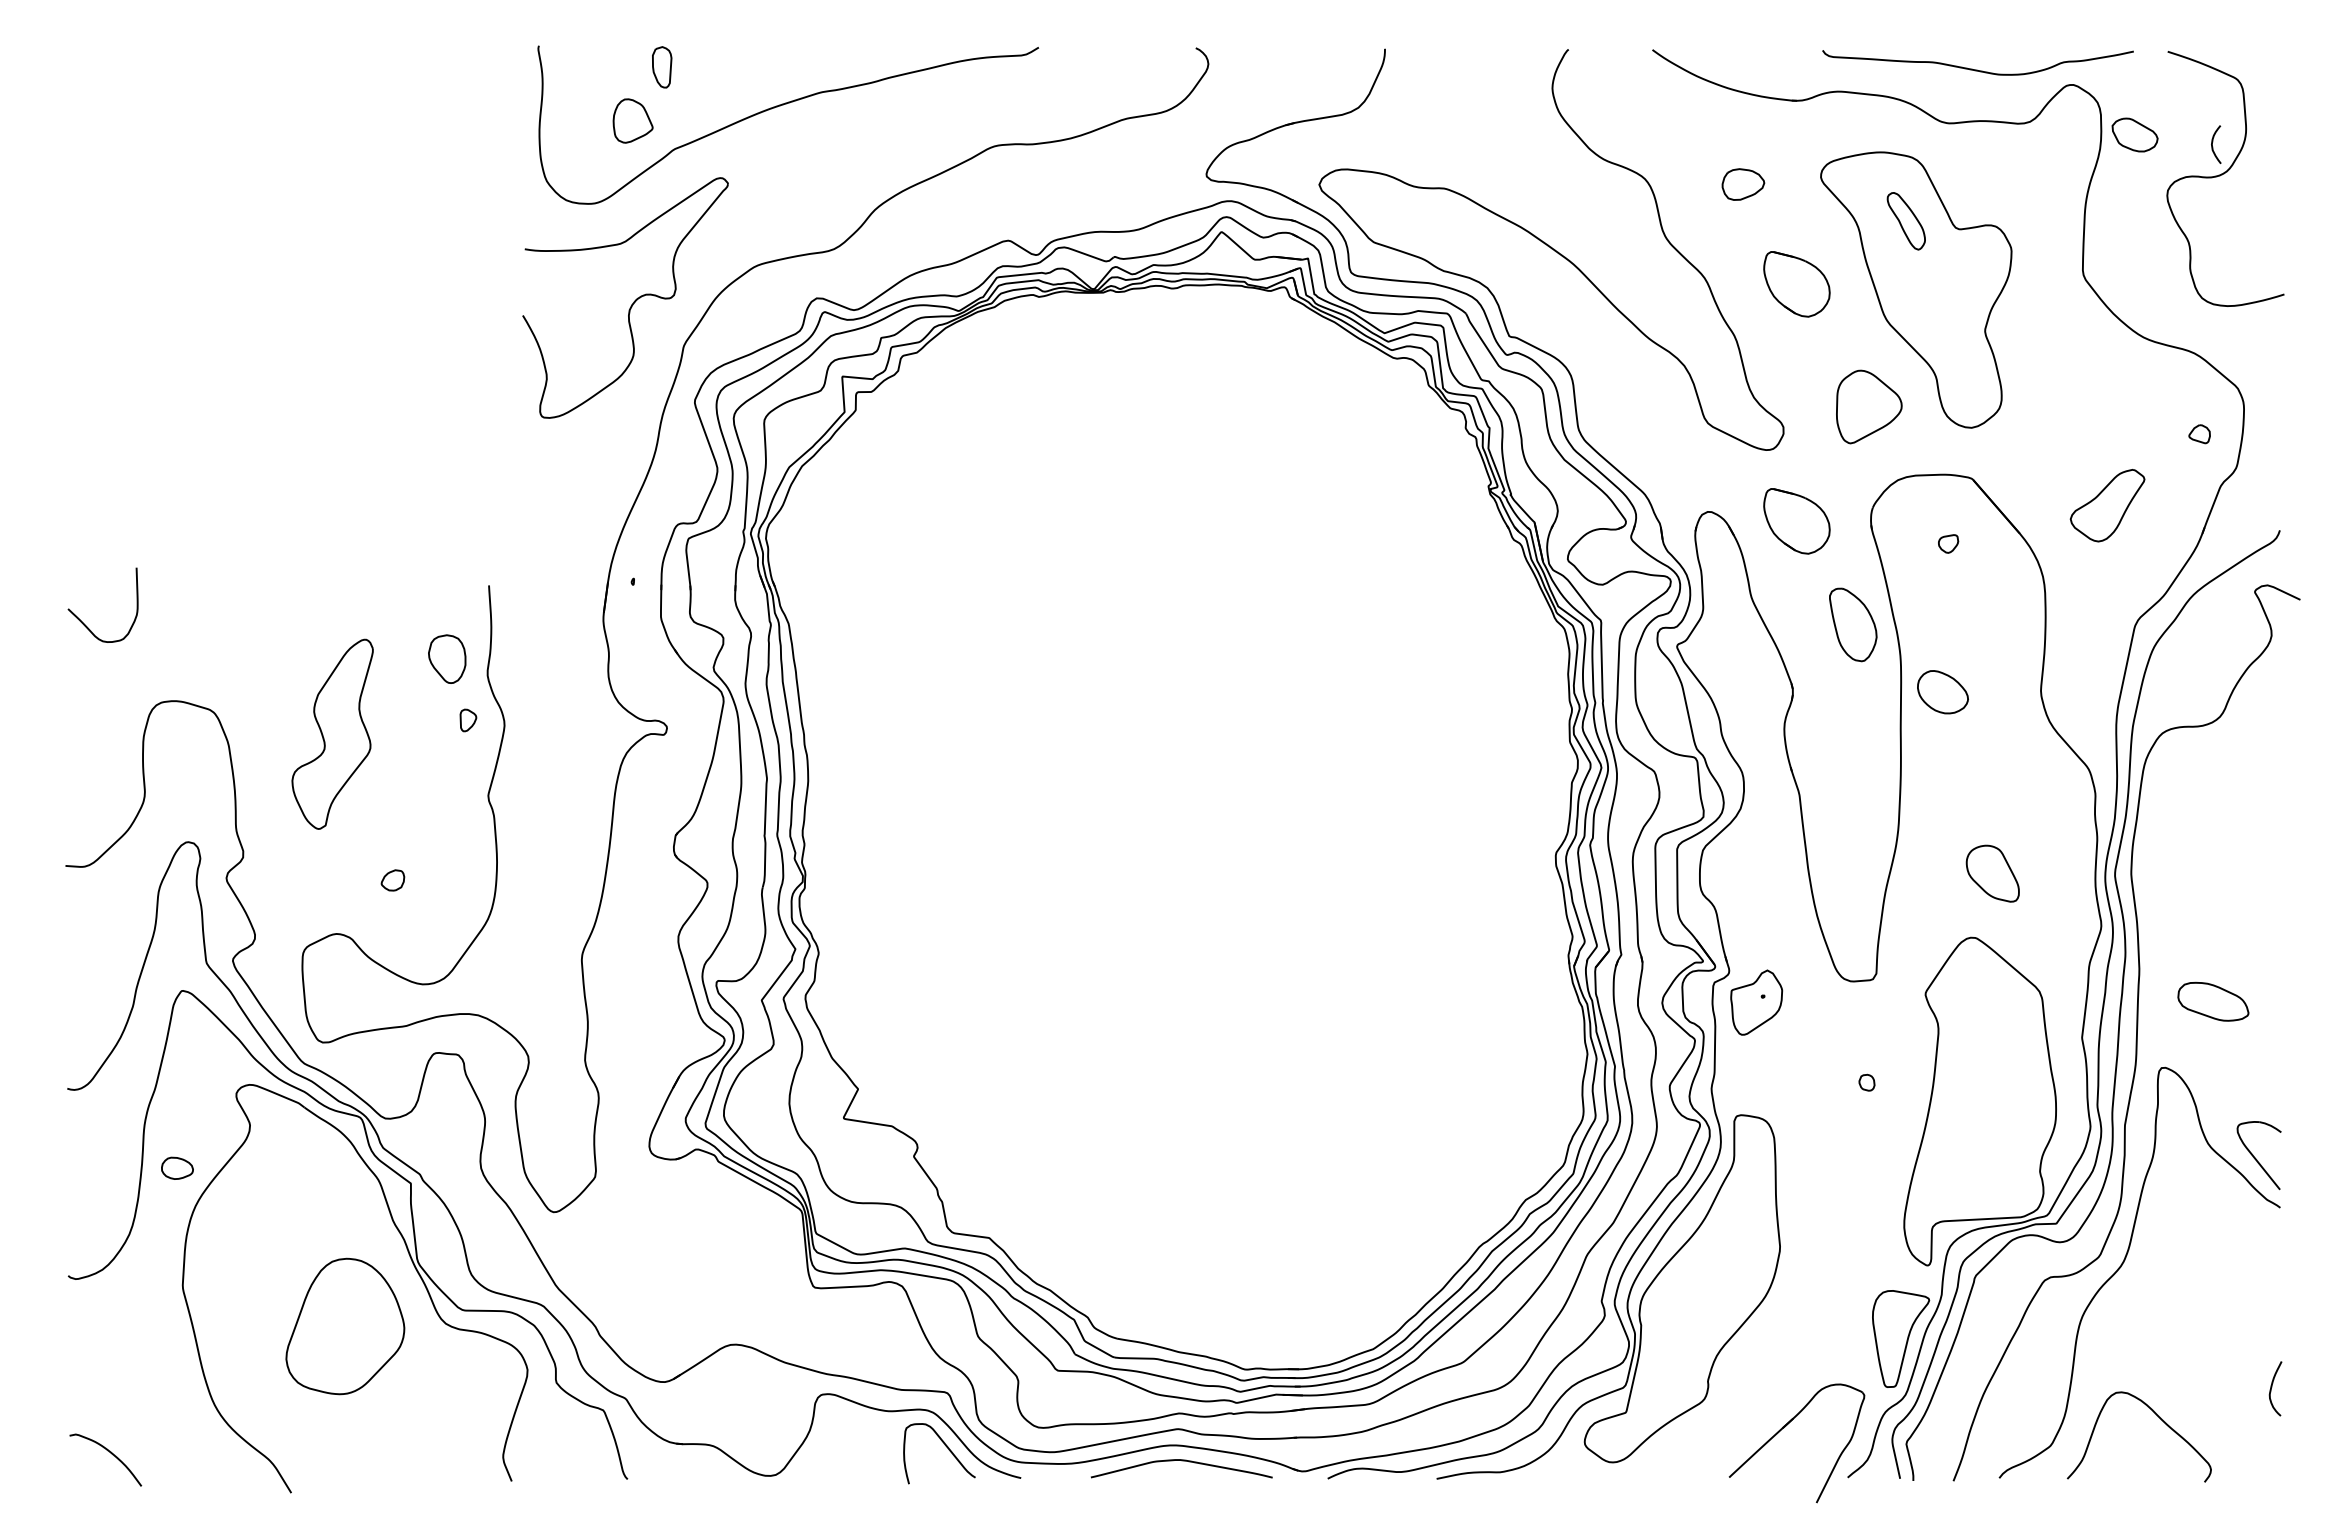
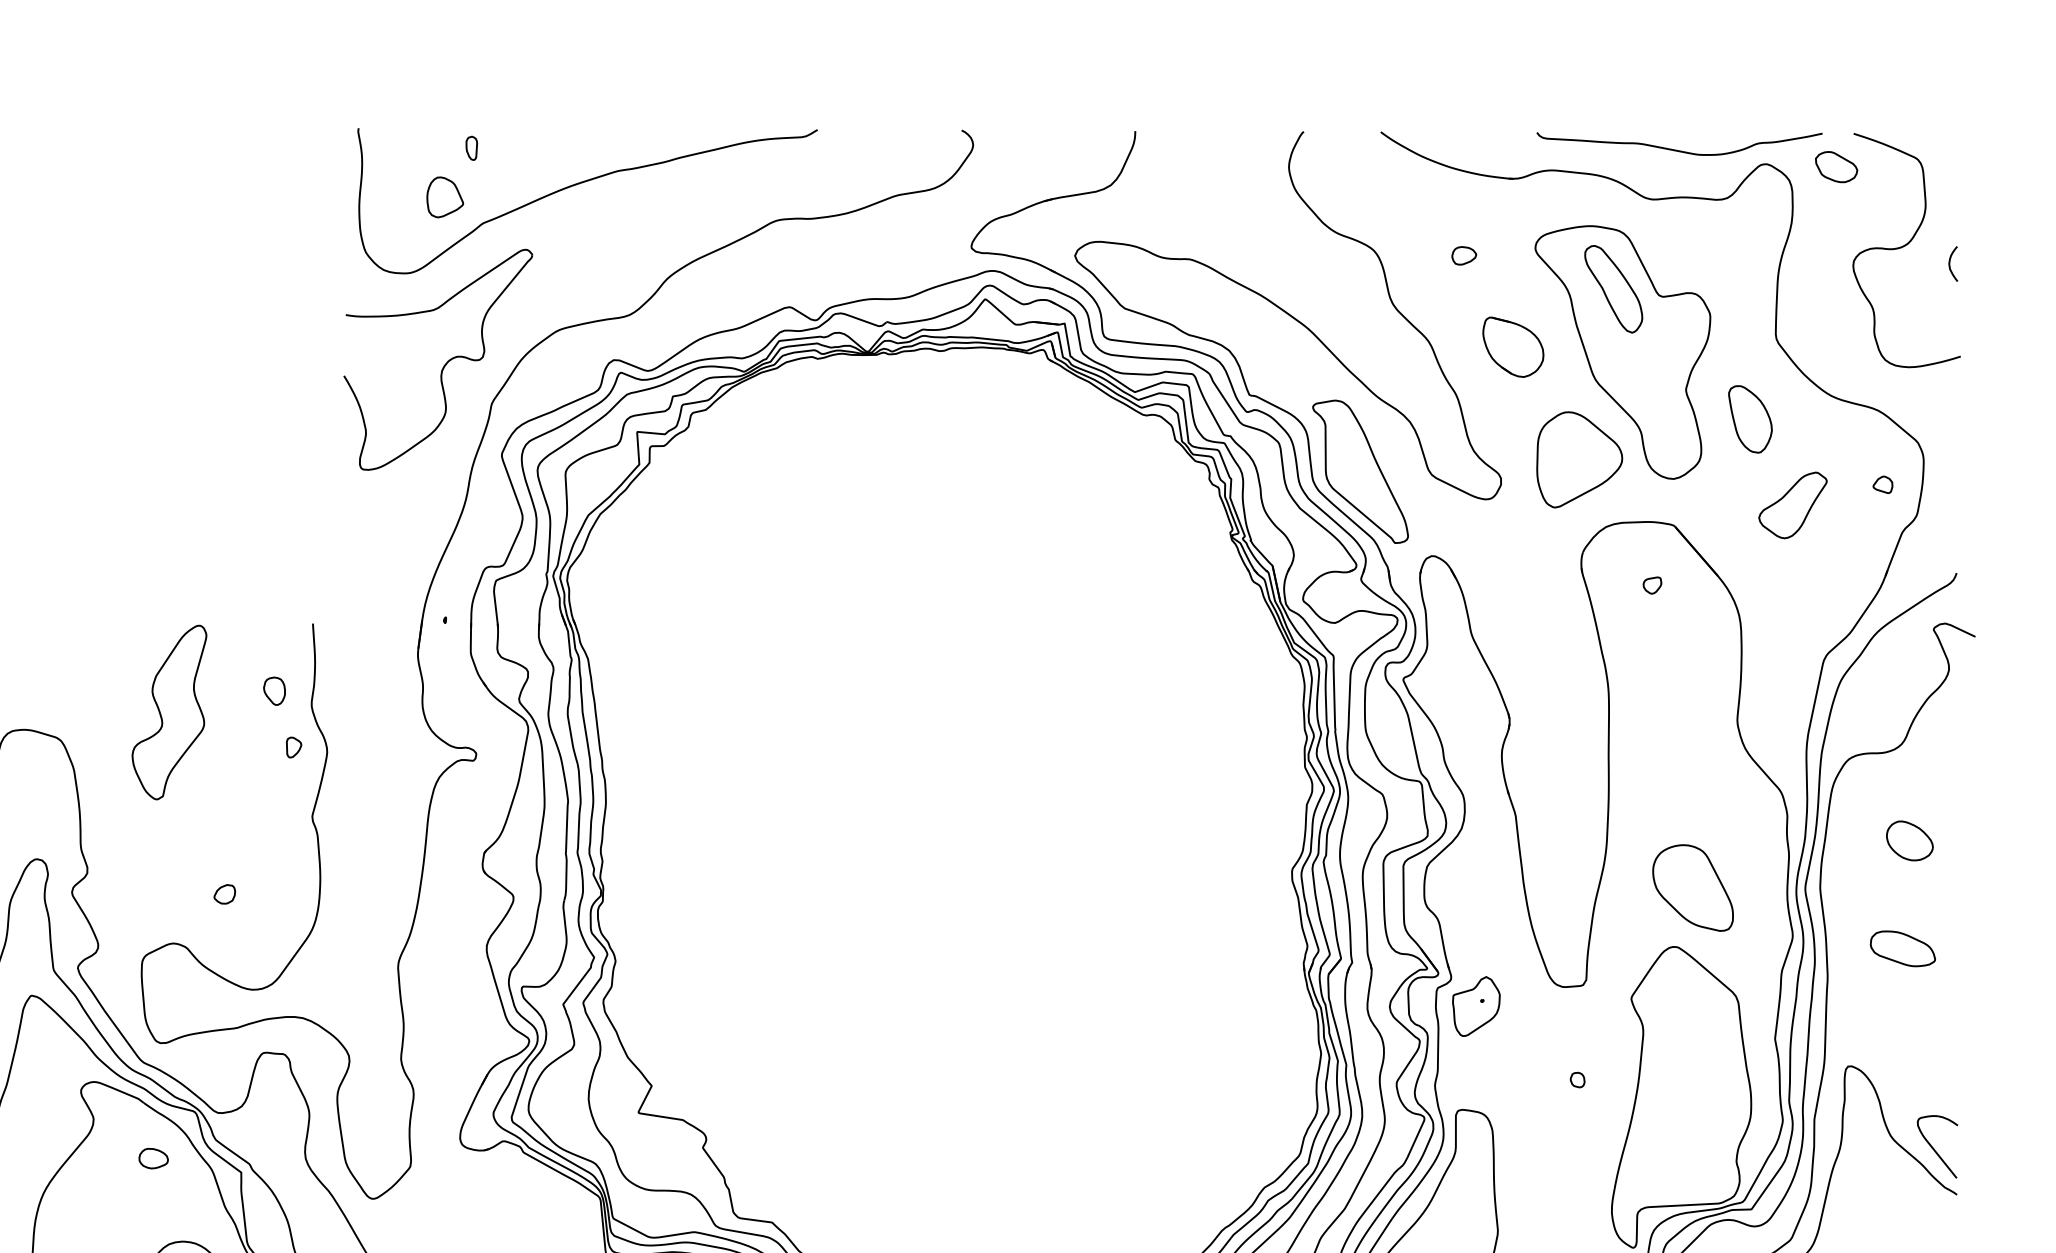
part: (661, 67) -> (471, 148), size x0.62
part: (2134, 134) -> (1836, 166), moved
curve: (2213, 142) -> (1950, 262), moved
part: (1743, 184) -> (1464, 255), size x0.62
part: (1906, 221) -> (1613, 289), size x1.67
part: (1869, 406) -> (1579, 459), size x1.43
part: (1630, 419) -> (1360, 471), added
part: (2107, 505) -> (1792, 505), moved
part: (1796, 521) -> (1512, 564), removed
part: (1853, 624) -> (1750, 419), moved
part: (446, 658) -> (273, 690), size x0.62
part: (1942, 692) -> (1909, 841), moved
part: (332, 733) -> (169, 711), moved
part: (1992, 873) -> (1692, 887), size x1.67
part: (2213, 1001) -> (1903, 948), moved
part: (177, 1167) -> (153, 1157), moved

